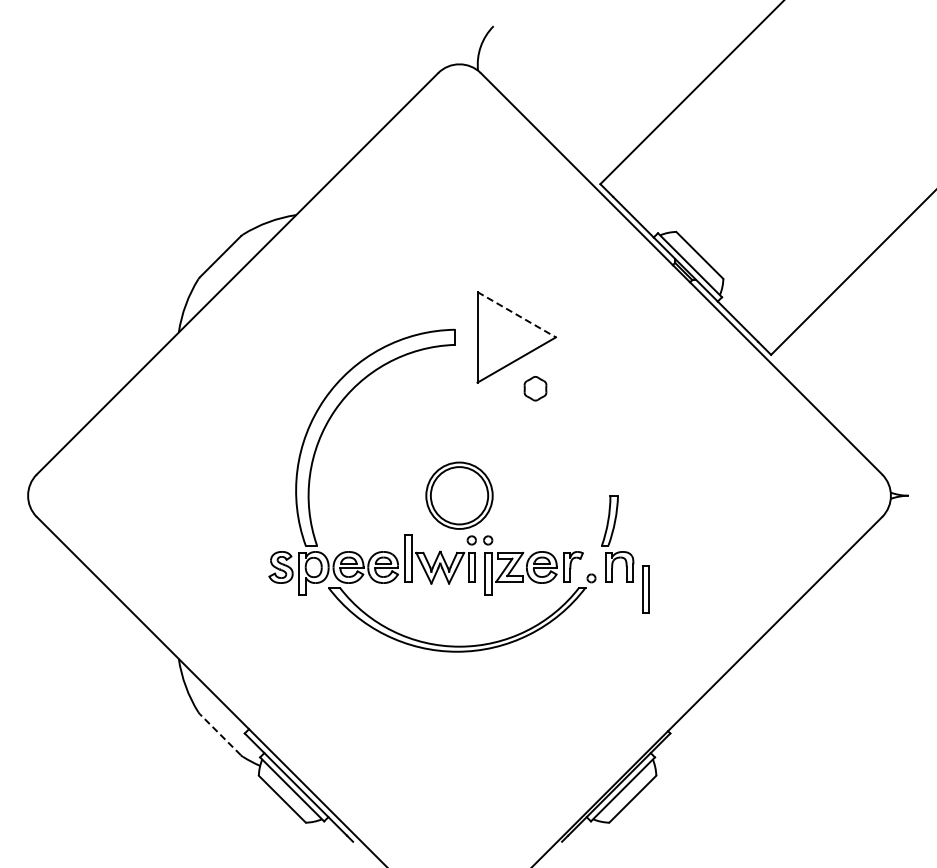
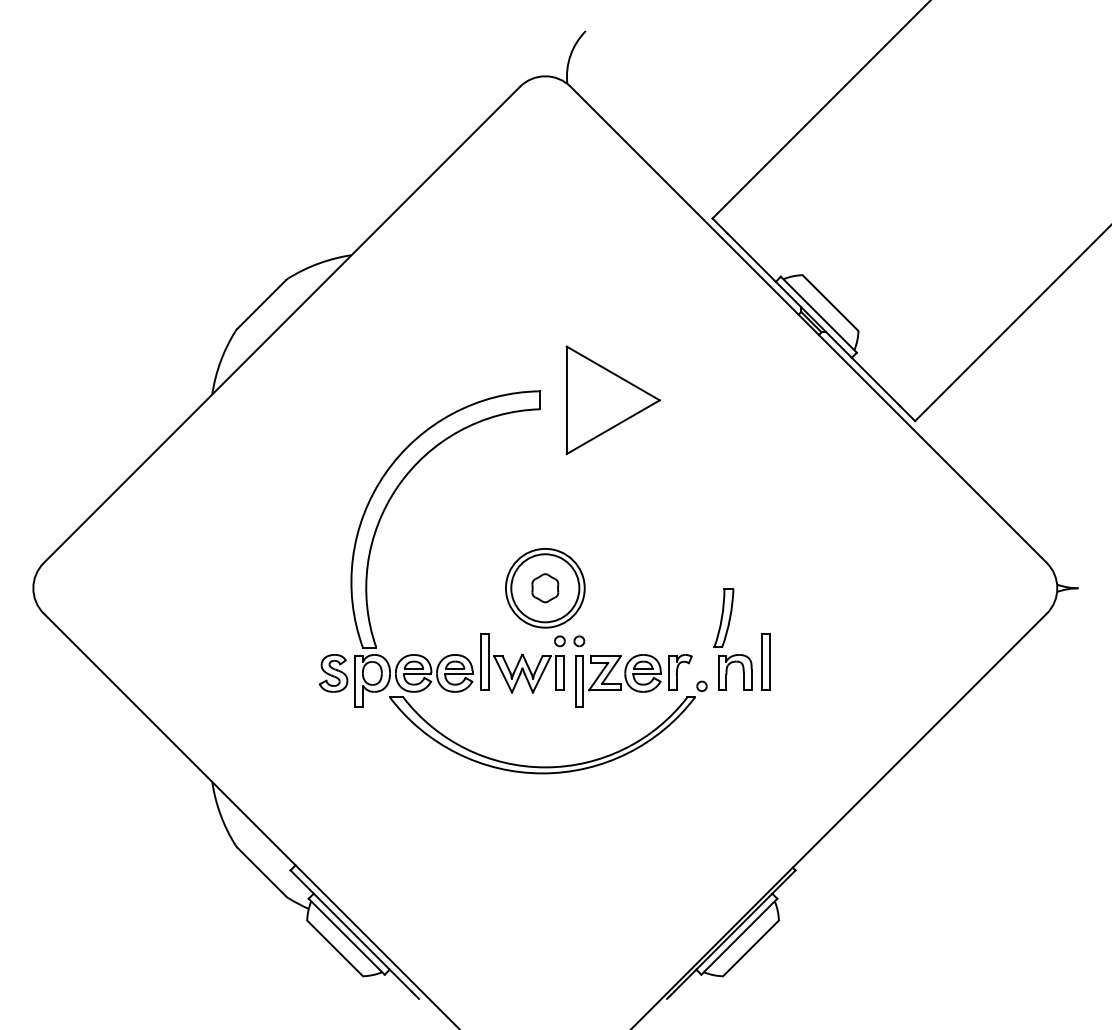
line: (517, 314) -> (614, 373), dashed -> solid
part: (535, 388) -> (545, 587), moved
part: (645, 589) -> (766, 662), moved
line: (220, 734) -> (261, 871), dashed -> solid

